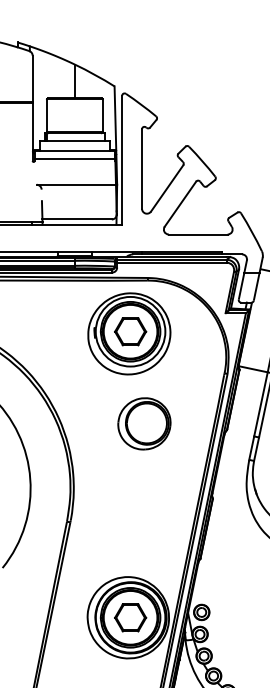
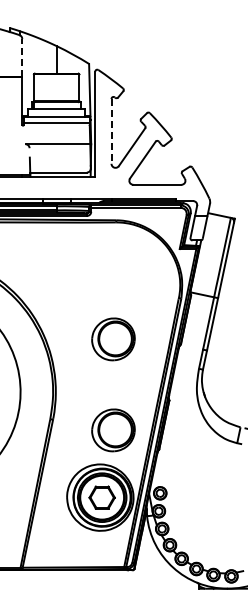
line: (32, 78) -> (22, 57), solid -> dashed
line: (142, 169) -> (111, 131), solid -> dashed
part: (128, 333) -> (100, 265), removed
part: (144, 535) -> (113, 430), added

